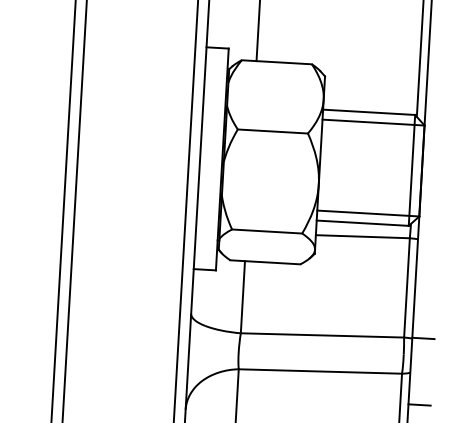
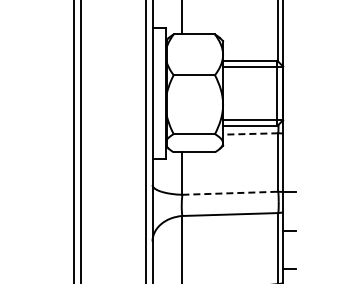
line: (362, 235) -> (250, 133), solid -> dashed
line: (322, 335) -> (230, 193), solid -> dashed

